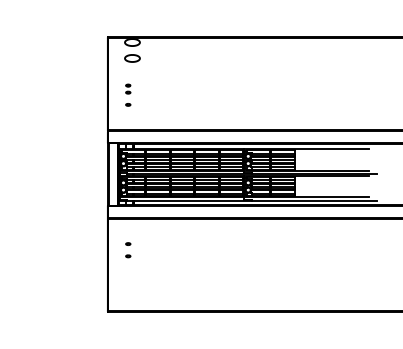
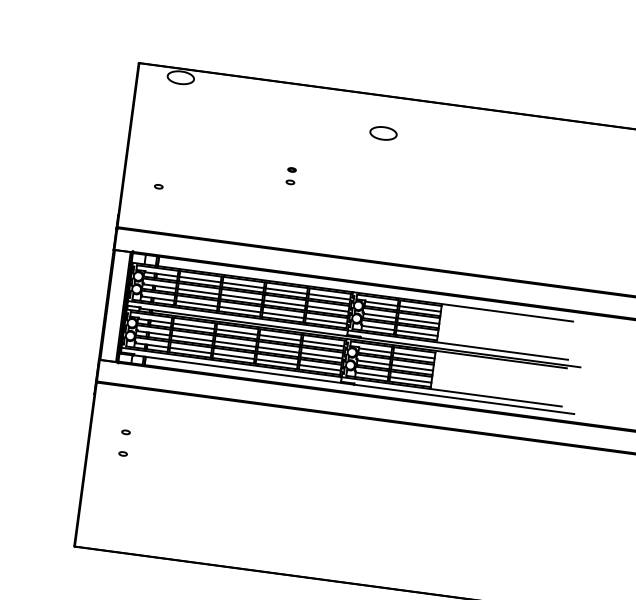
part: (132, 58) -> (383, 133), moved
part: (128, 88) -> (291, 175), moved

